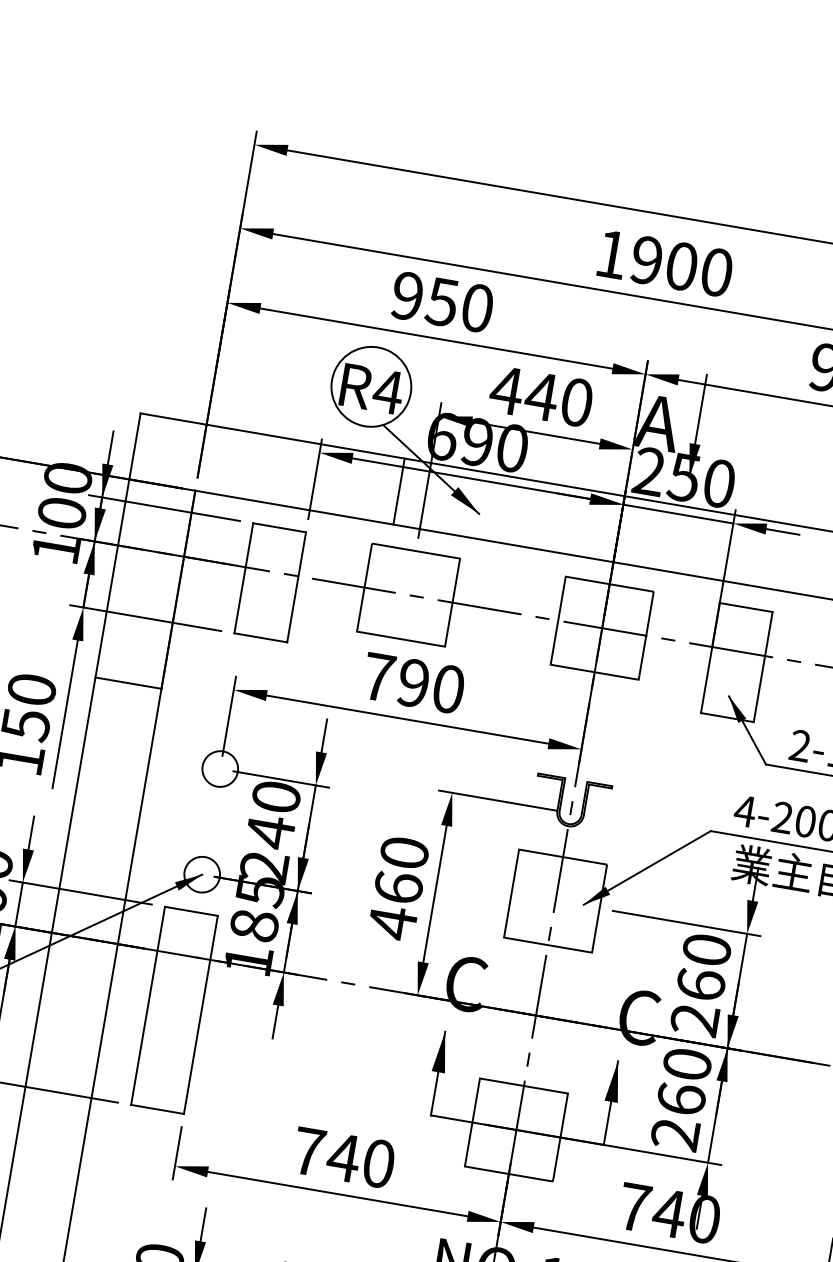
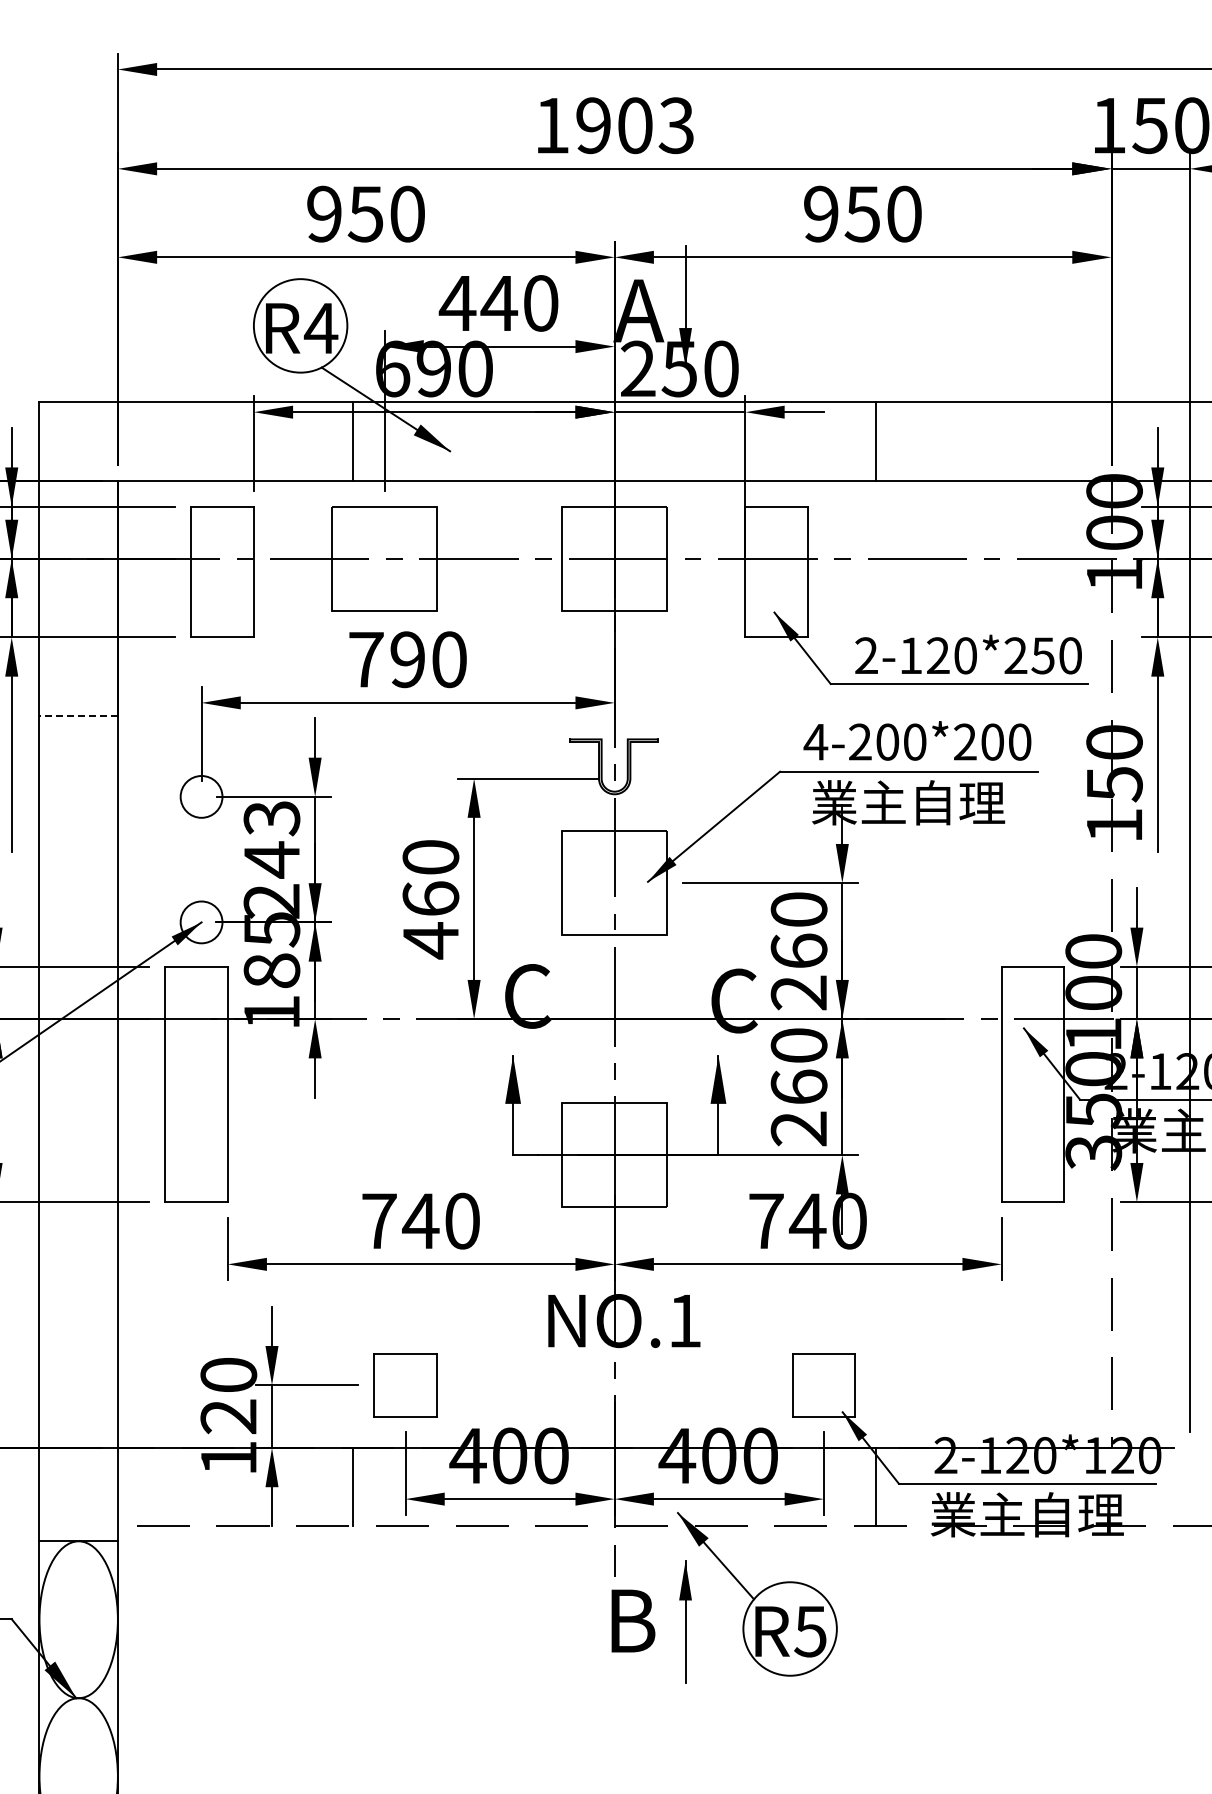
text: (716, 272) -> (676, 125), 1900 -> 1903
line: (128, 682) -> (78, 715), solid -> dashed
text: (276, 797) -> (271, 818), 240 -> 243

